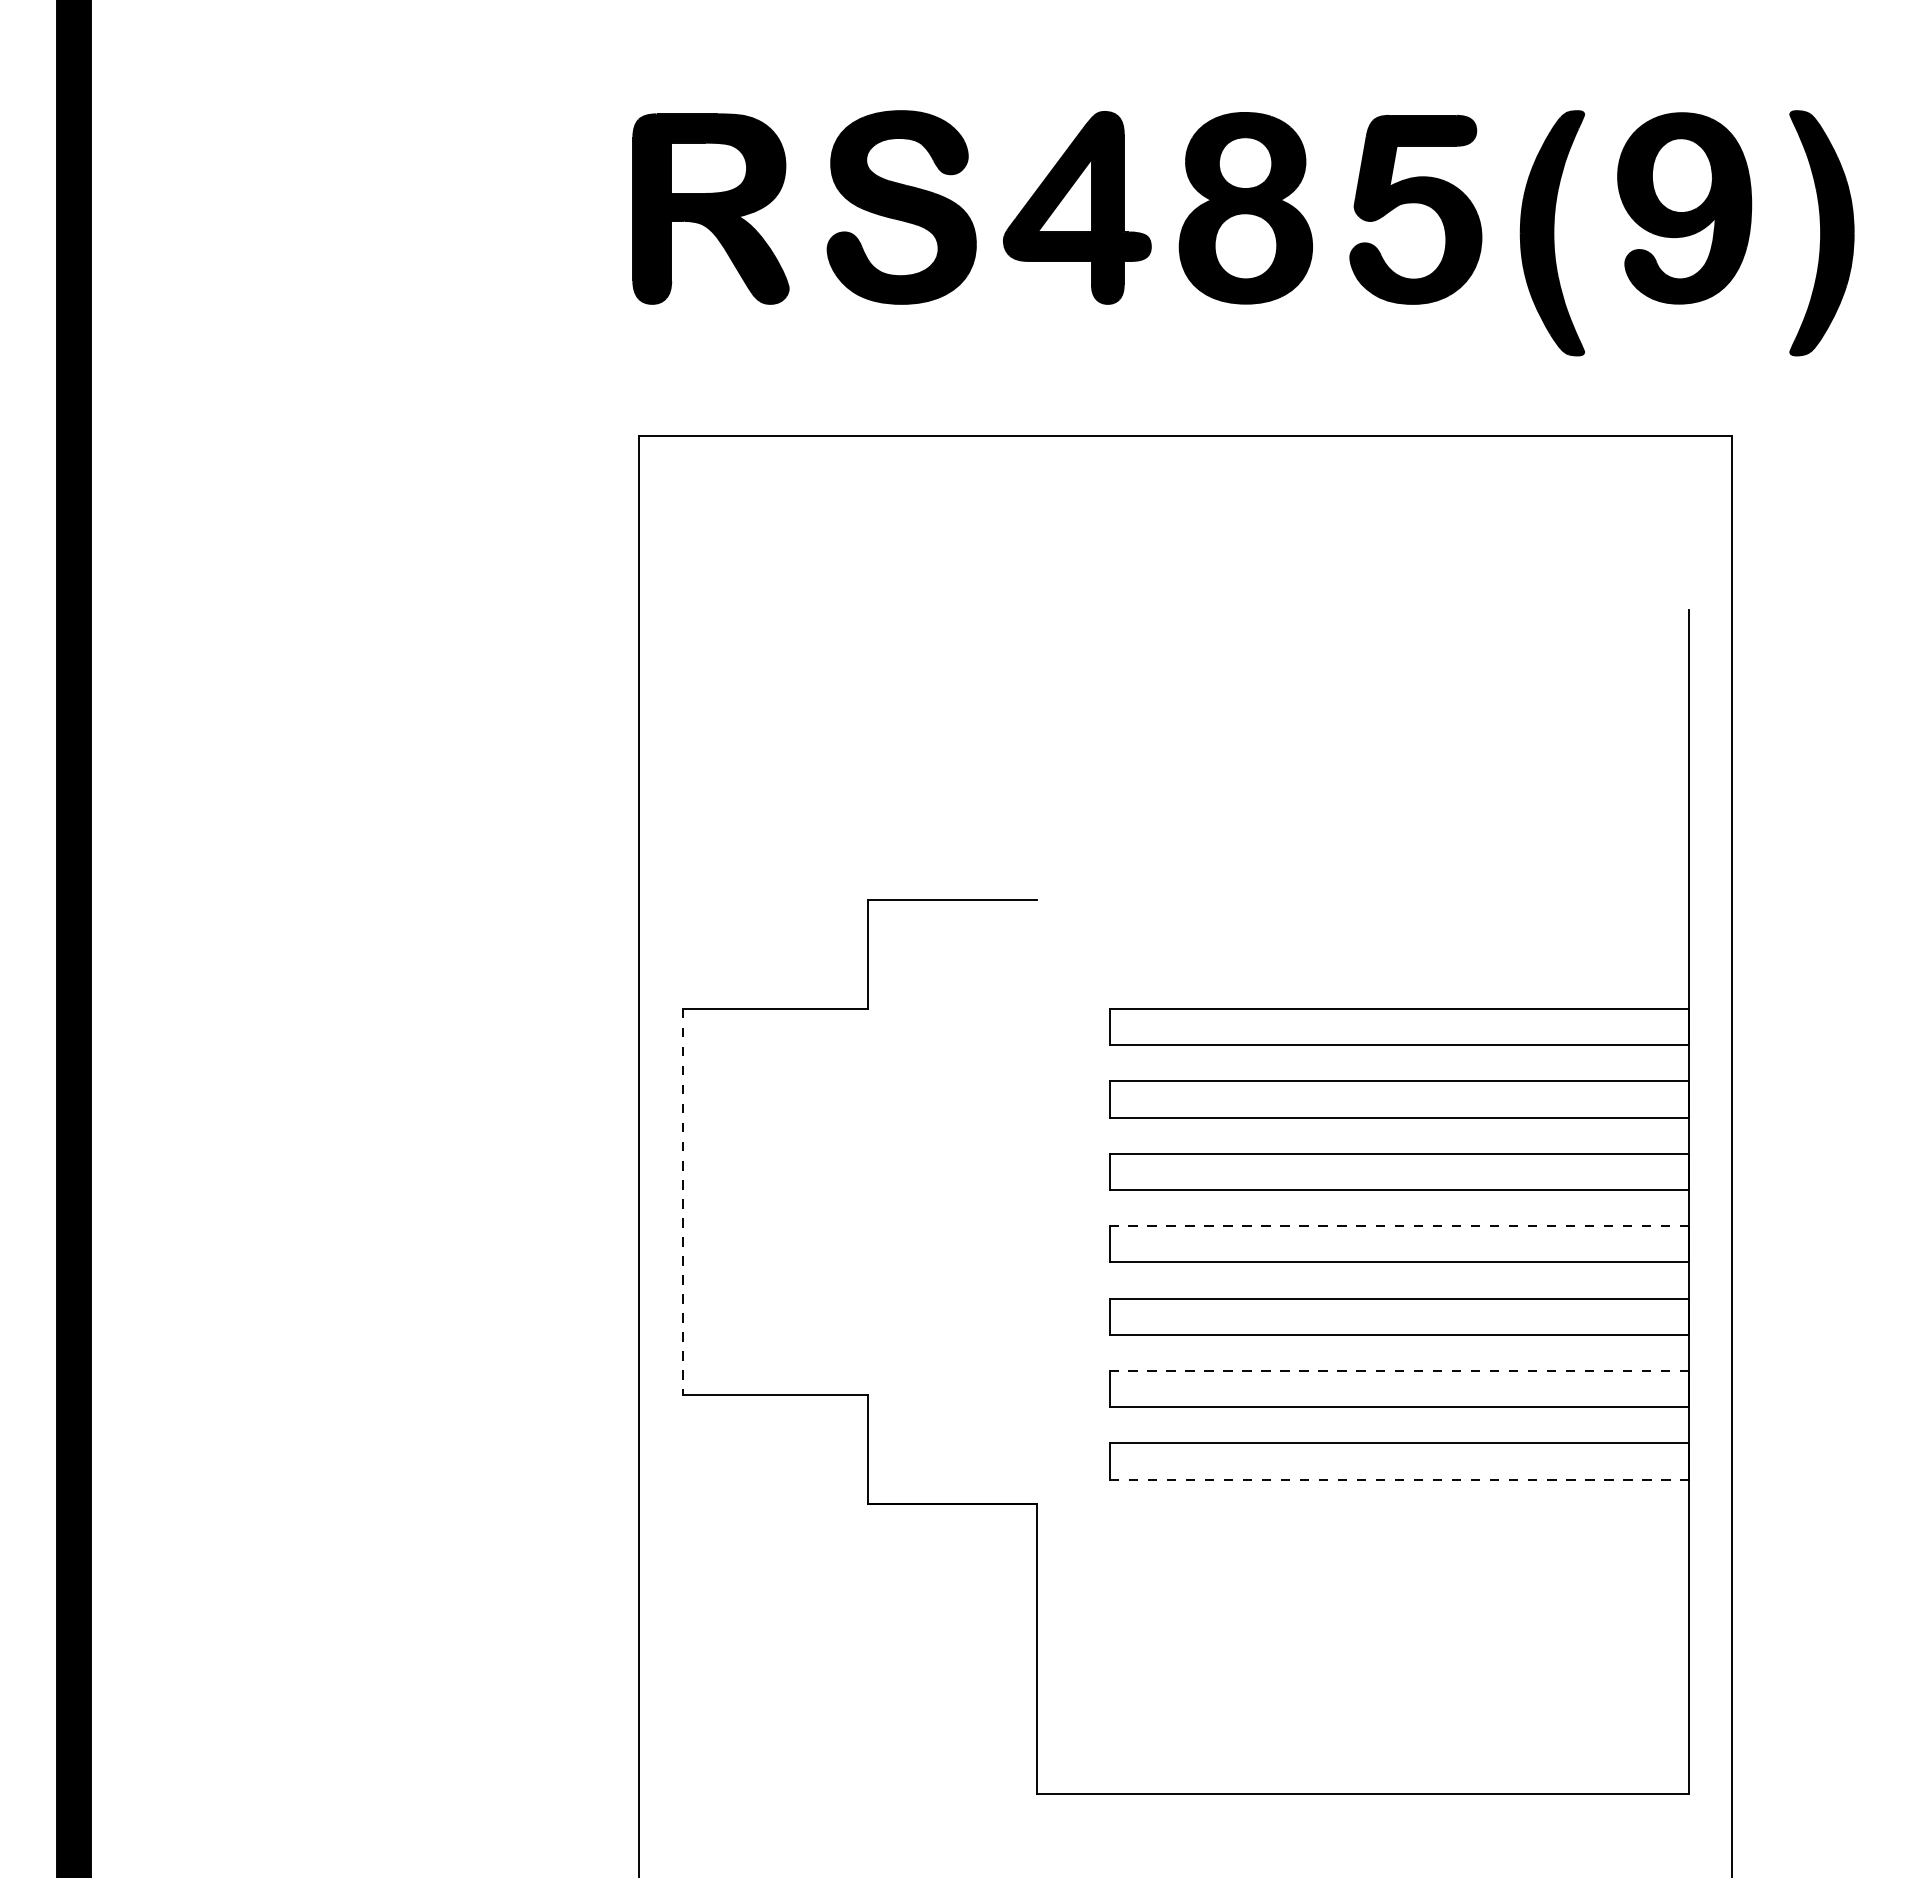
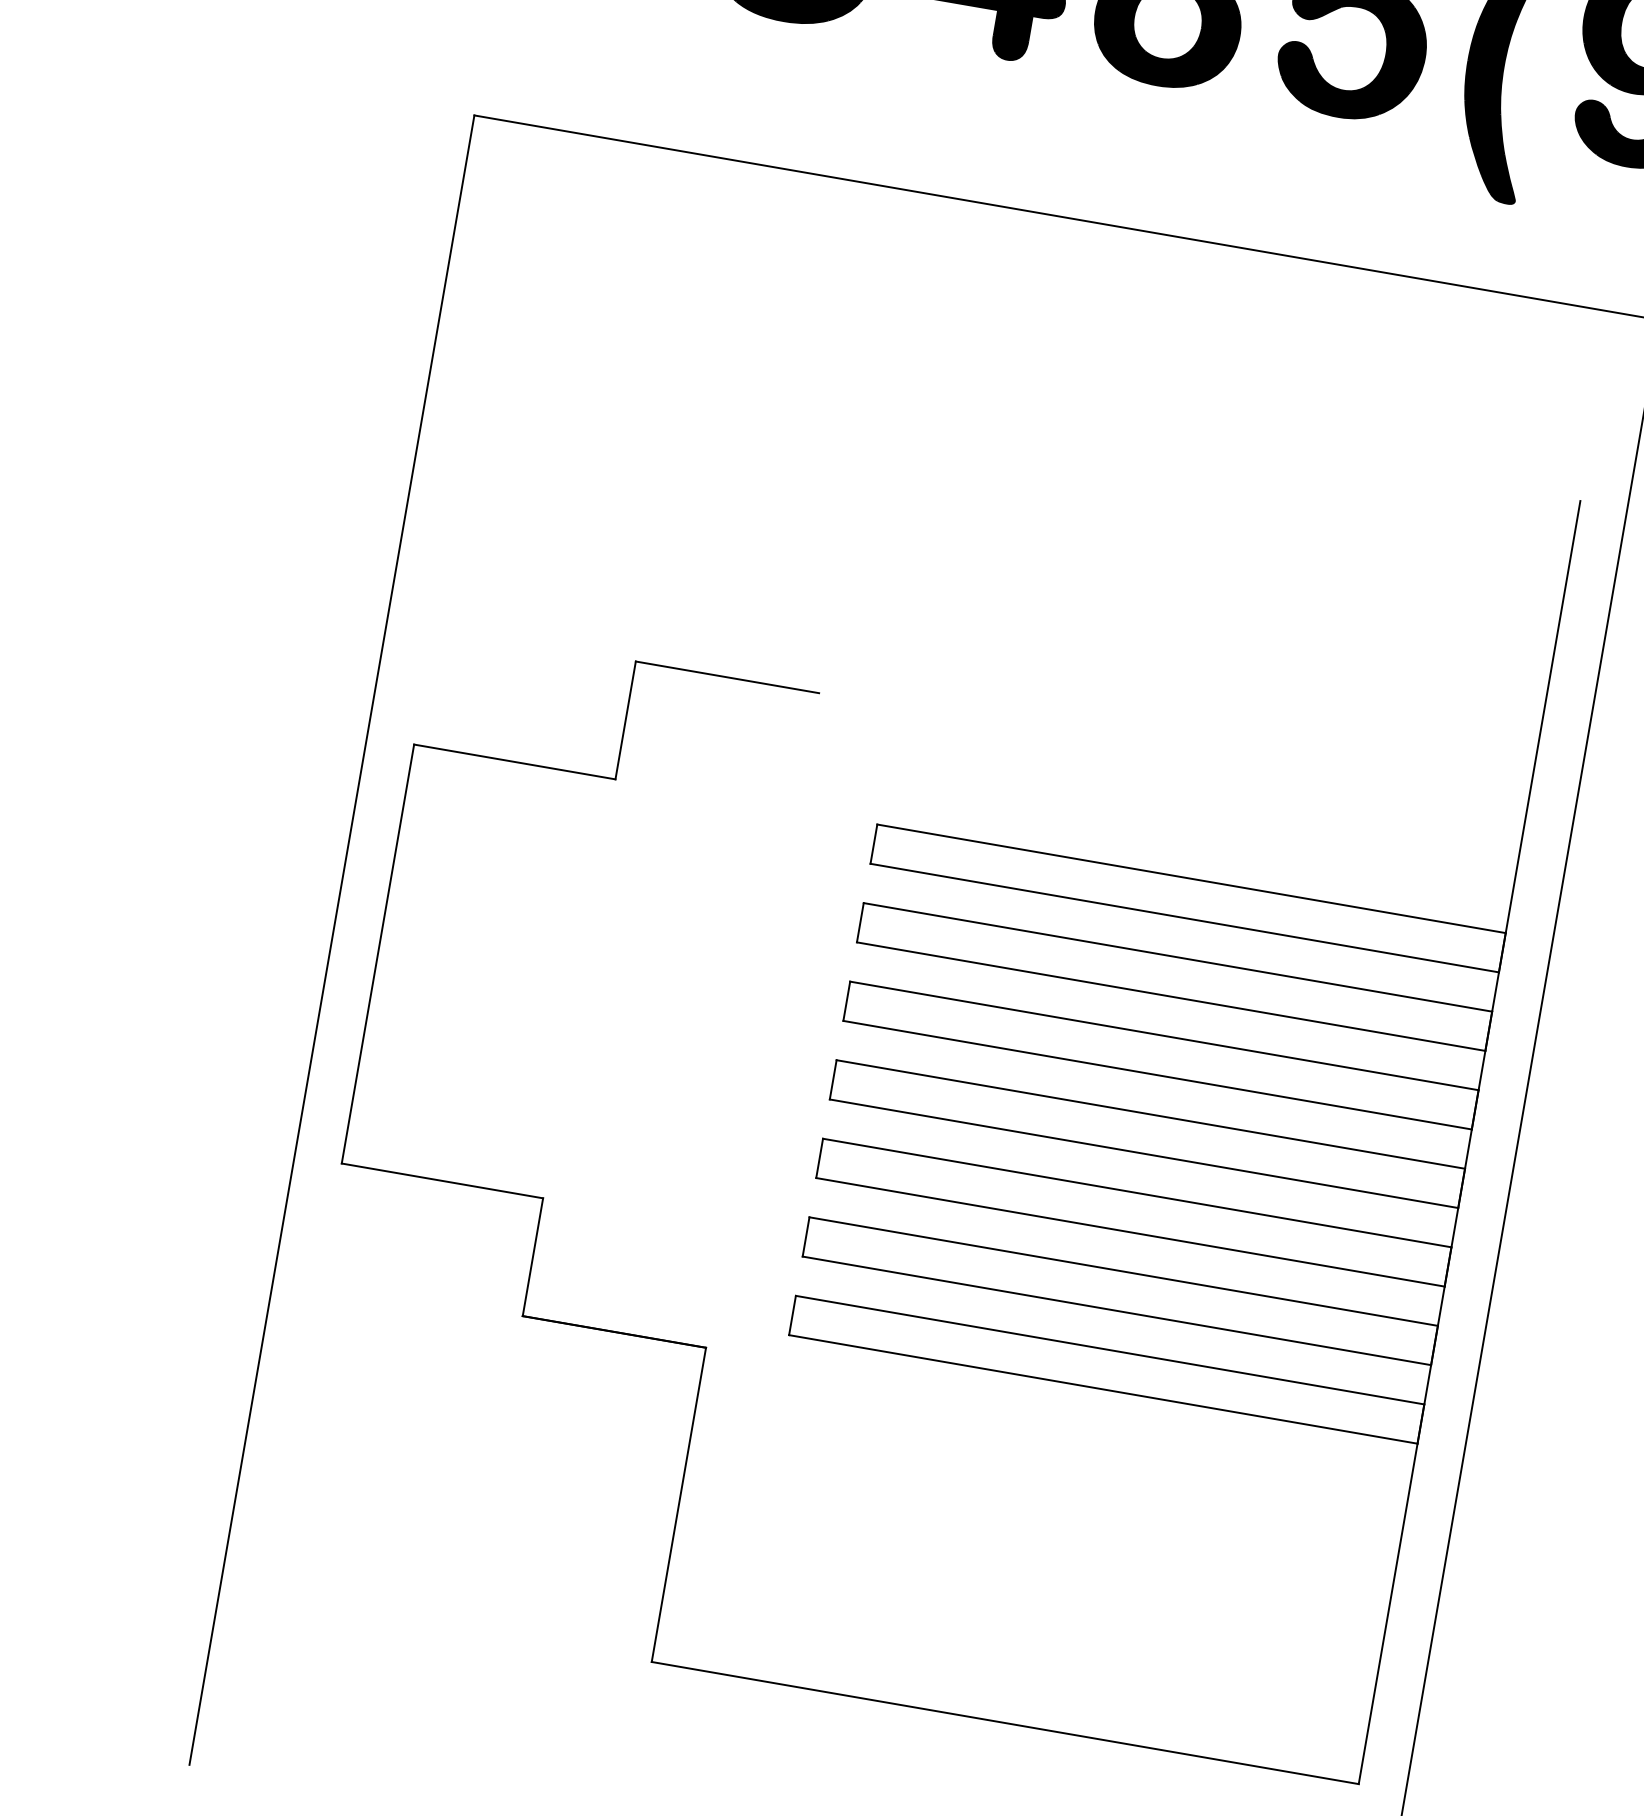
line: (682, 1202) -> (377, 954), dashed -> solid
line: (1399, 1226) -> (1150, 1114), dashed -> solid
line: (1399, 1371) -> (1123, 1272), dashed -> solid
line: (1399, 1479) -> (1103, 1389), dashed -> solid

